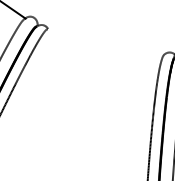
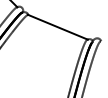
line: (105, 40) -> (57, 26), added

